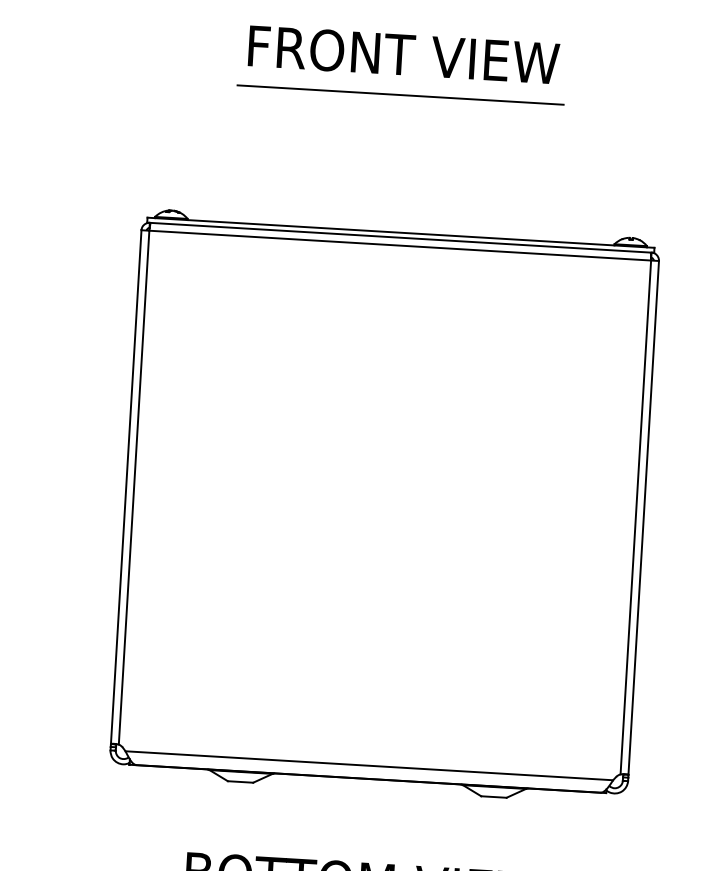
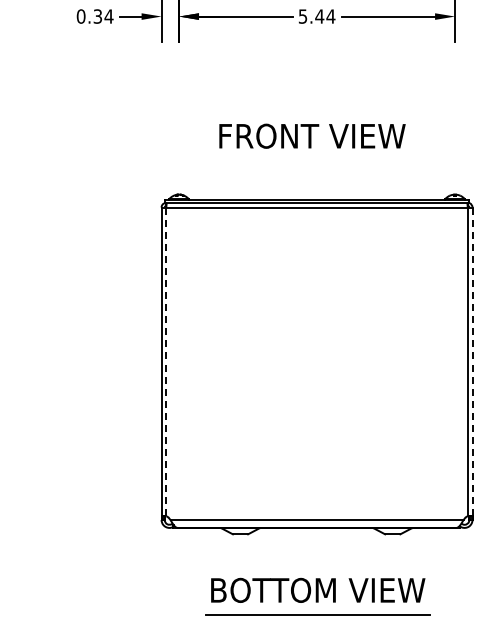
text: (404, 53) -> (312, 135), moved
line: (399, 95) -> (311, 117), removed
line: (134, 488) -> (166, 362), solid -> dashed
line: (643, 518) -> (472, 362), solid -> dashed

